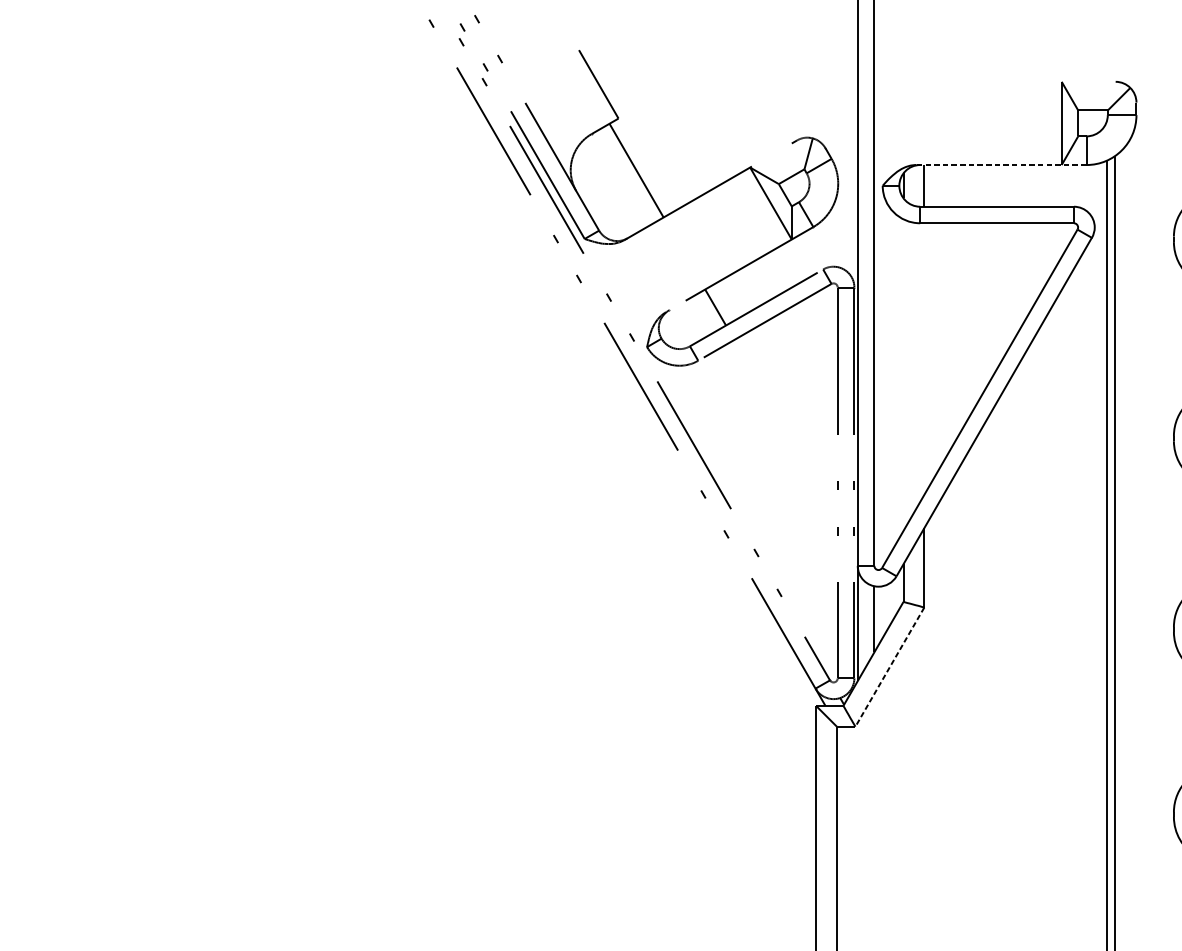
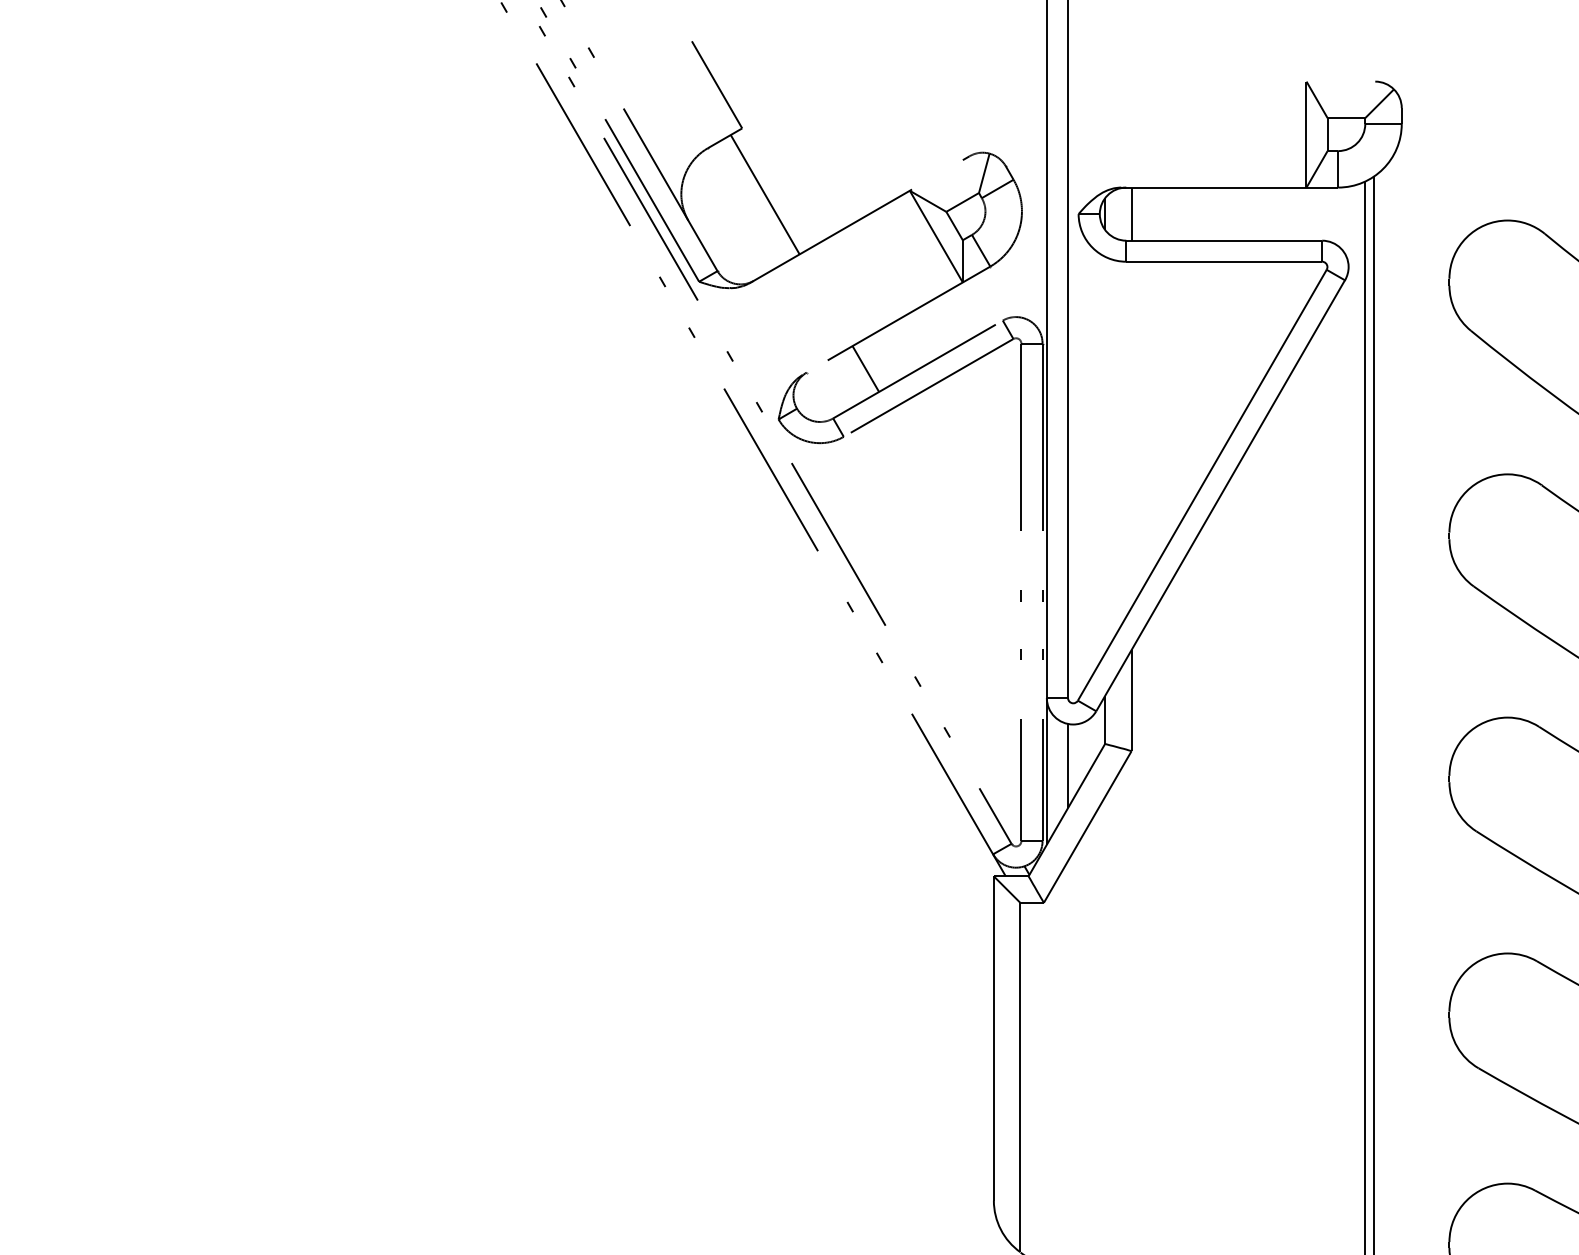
line: (1001, 164) -> (1229, 187), dashed -> solid
line: (889, 667) -> (1087, 827), dashed -> solid

